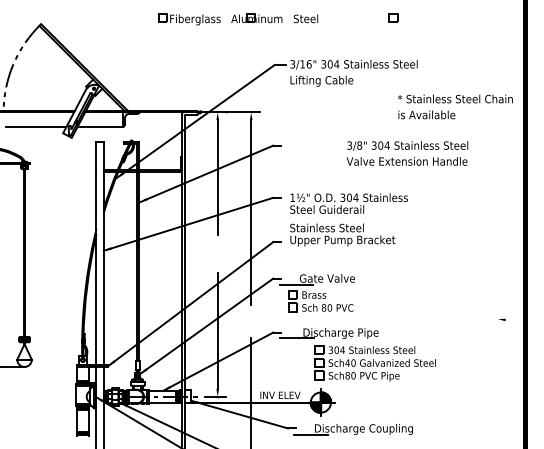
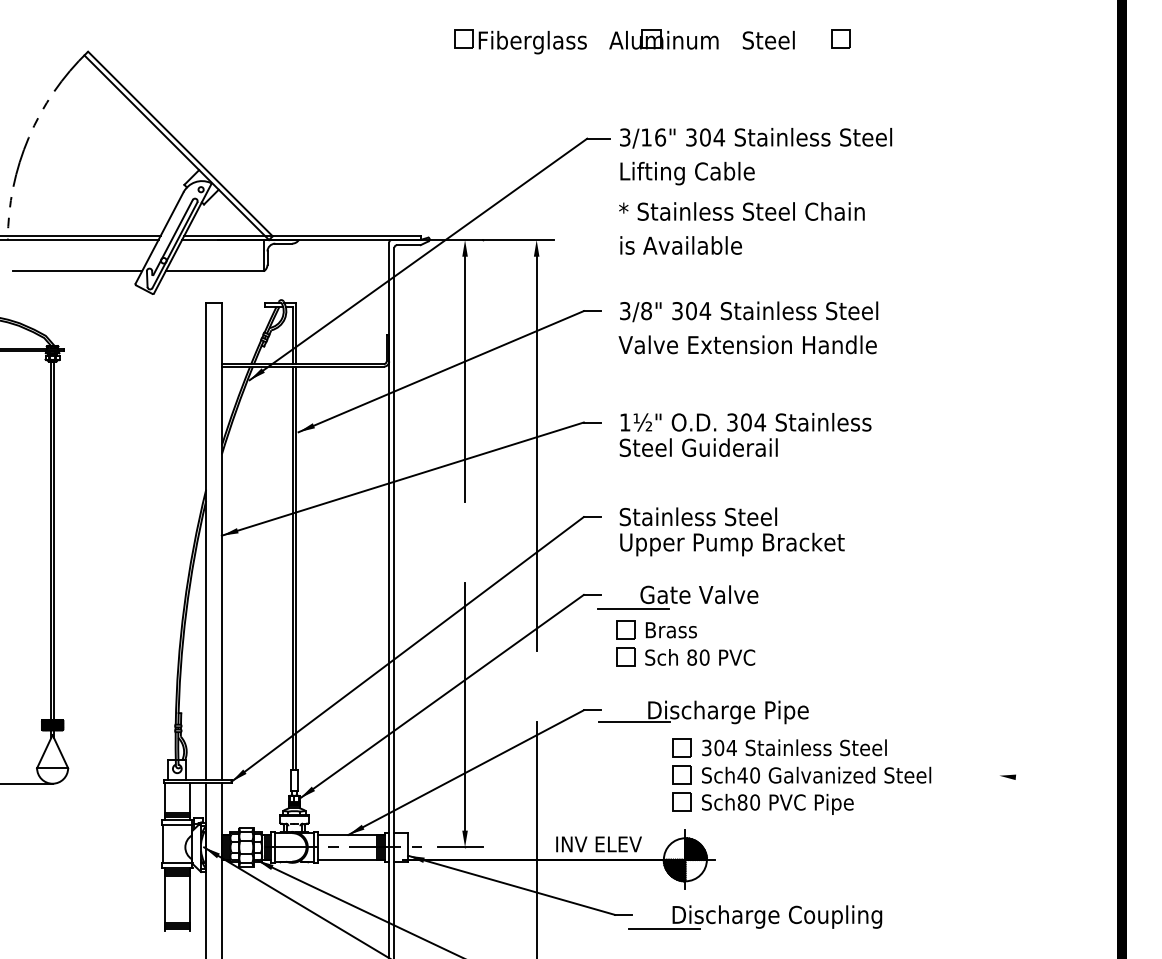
part: (238, 19) -> (624, 41), moved
text: (455, 106) -> (742, 227), moved
text: (407, 153) -> (748, 327), moved
text: (342, 234) -> (731, 530), moved
part: (501, 319) -> (1007, 776), moved

